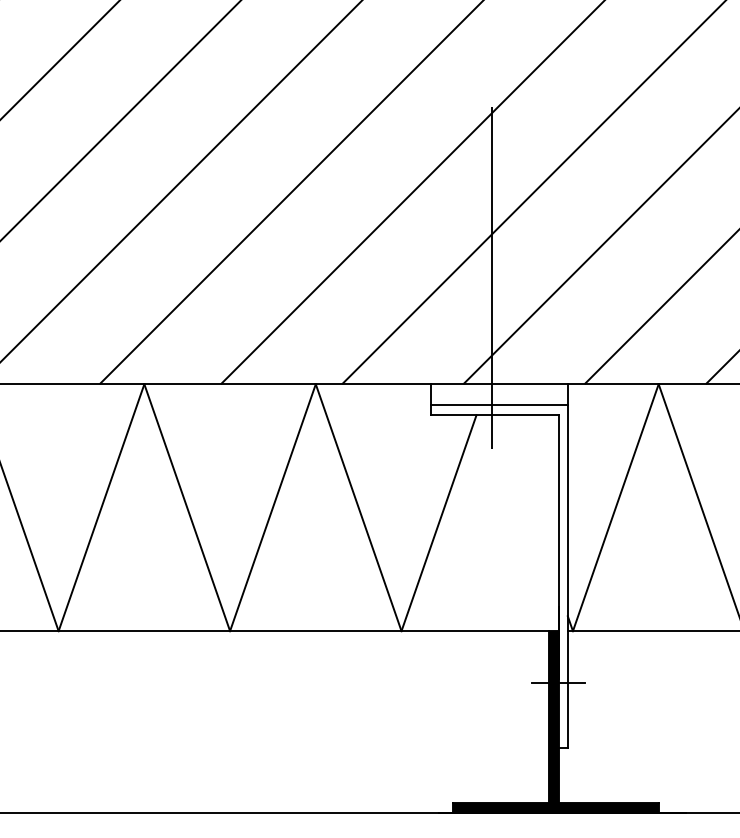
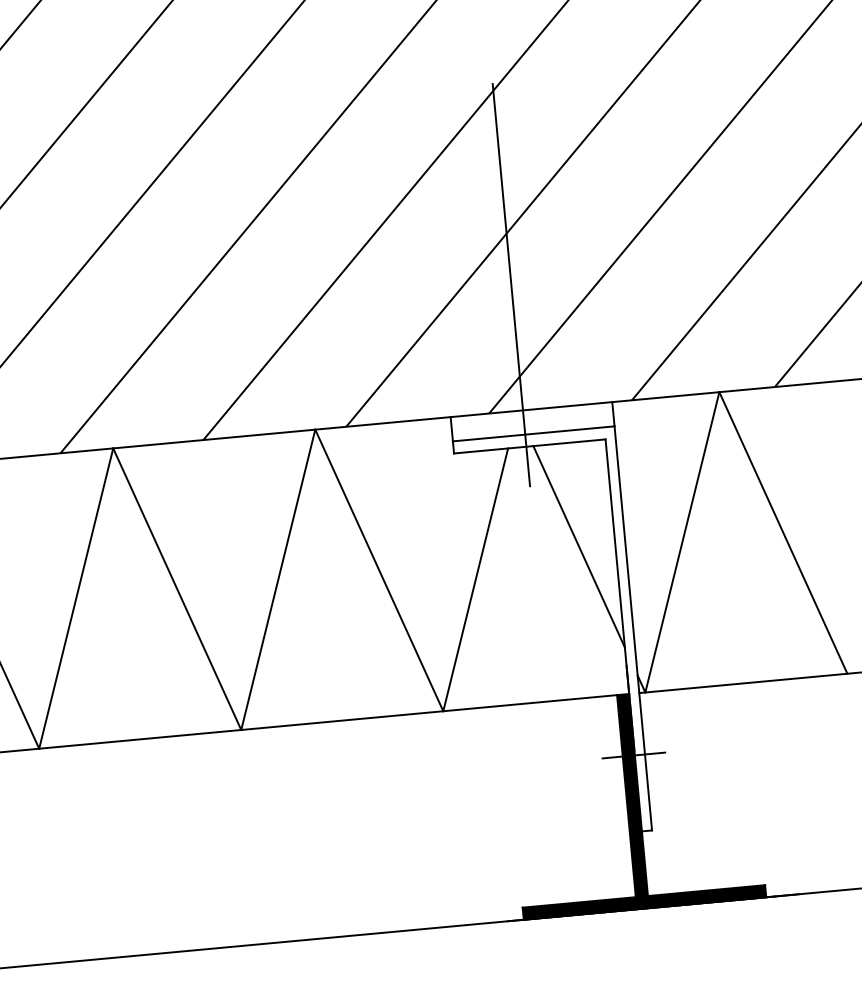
line: (528, 503) -> (578, 546), added

